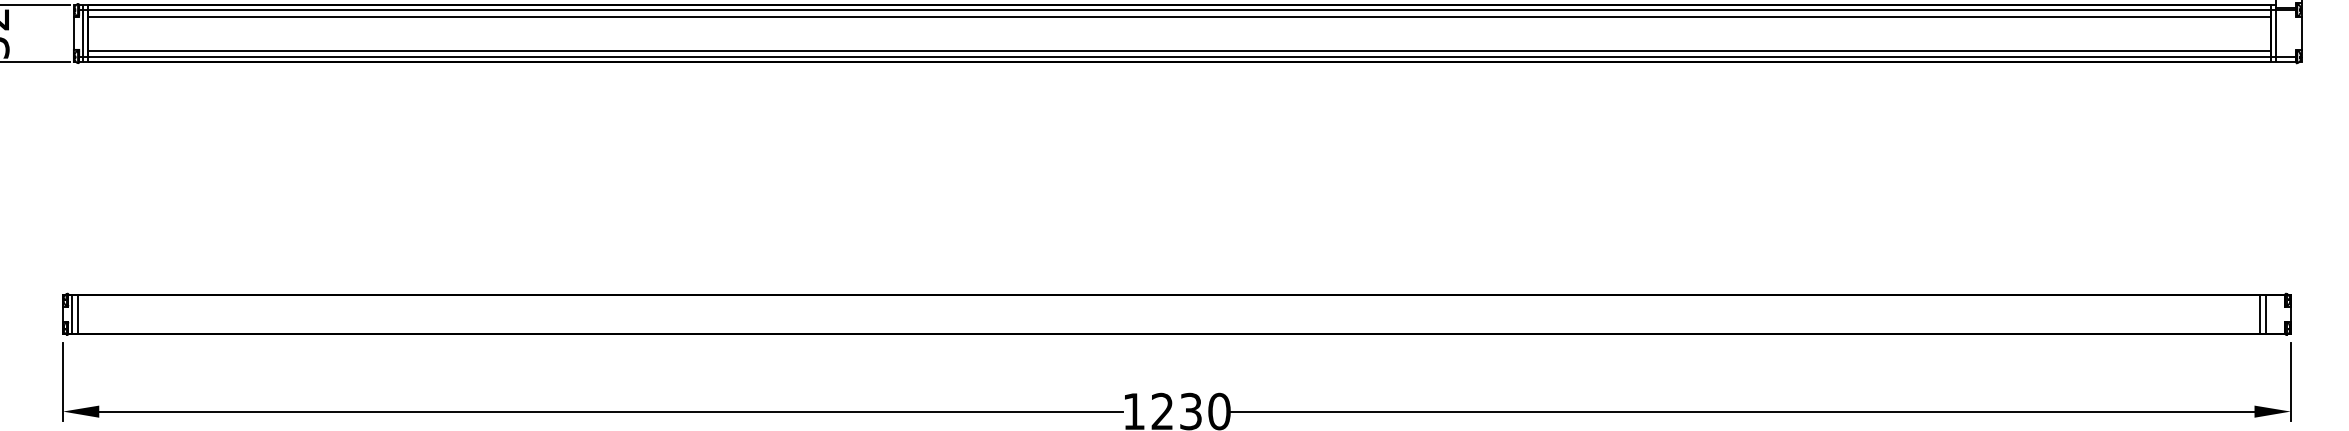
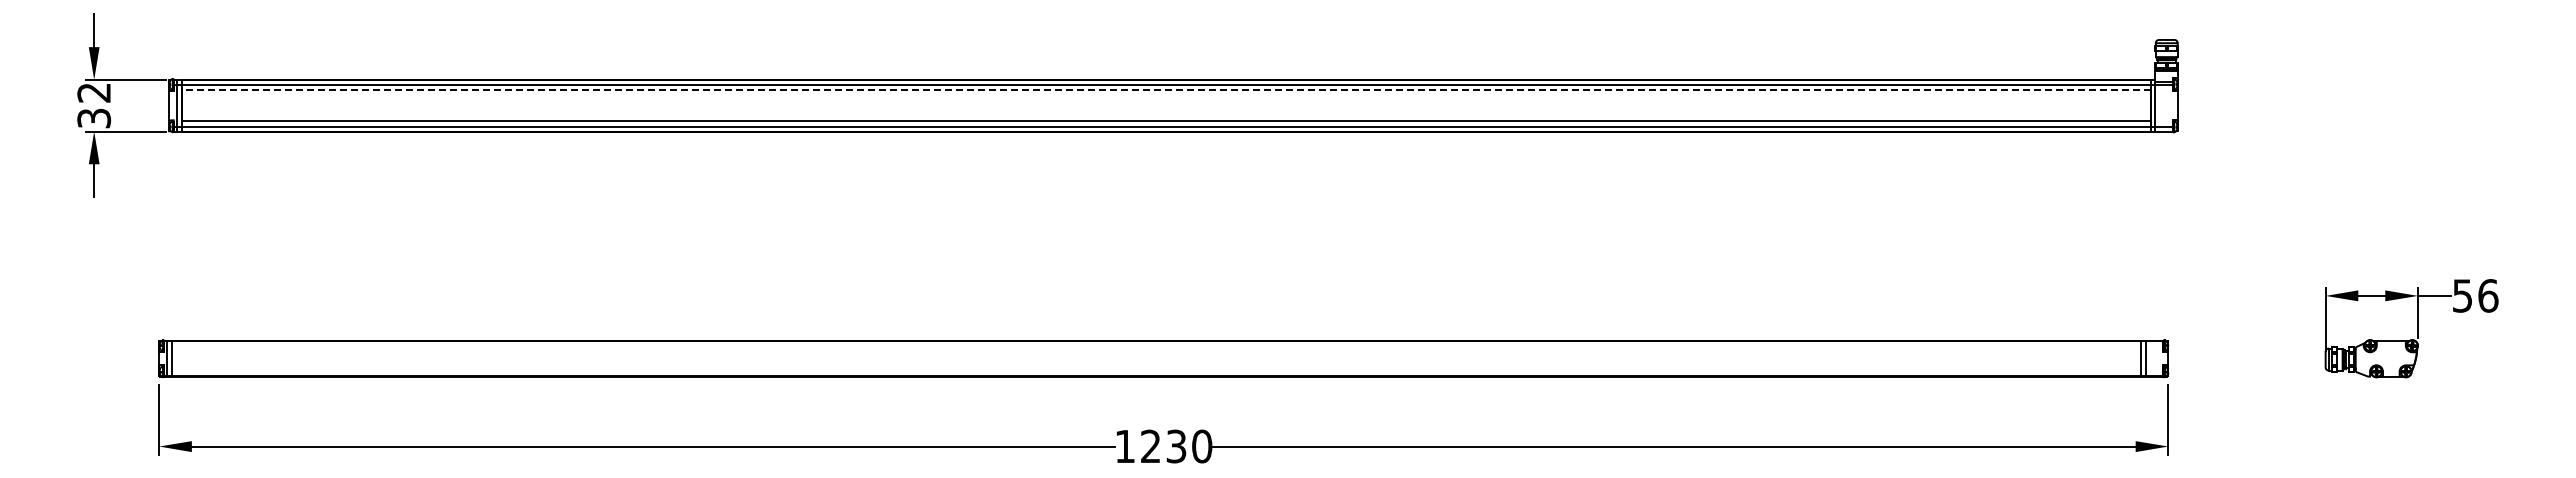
line: (1178, 16) -> (1165, 90), solid -> dashed

